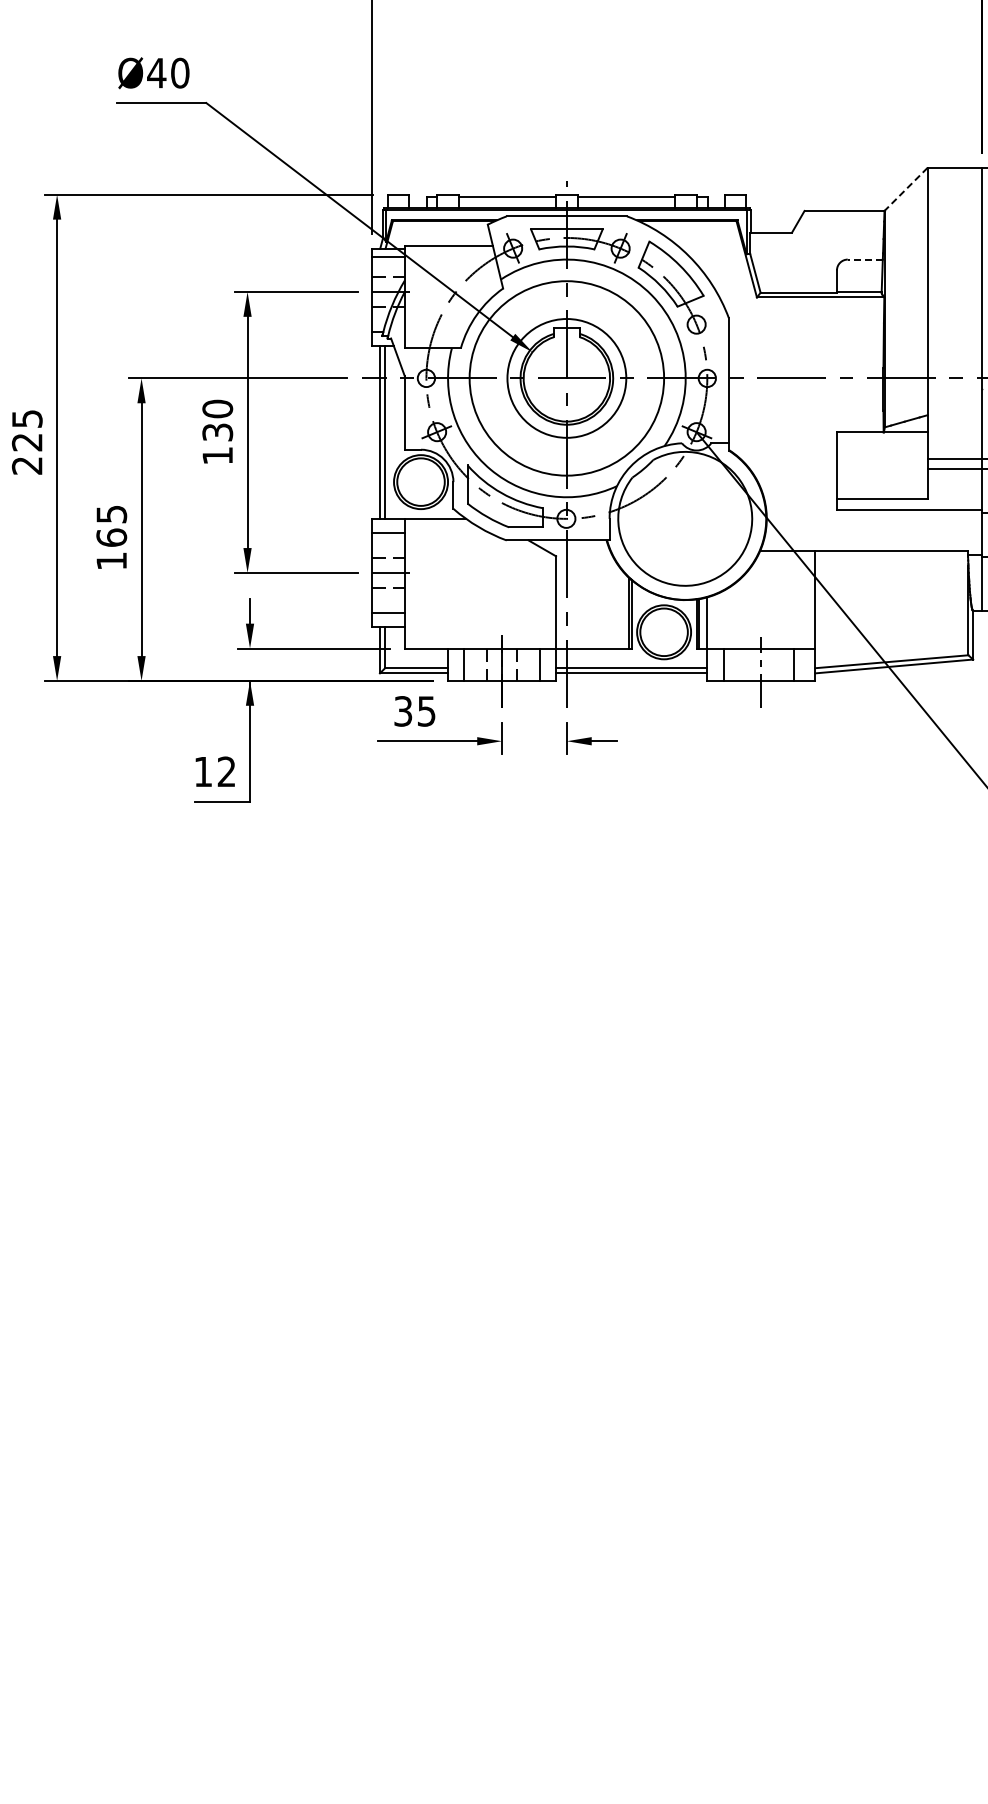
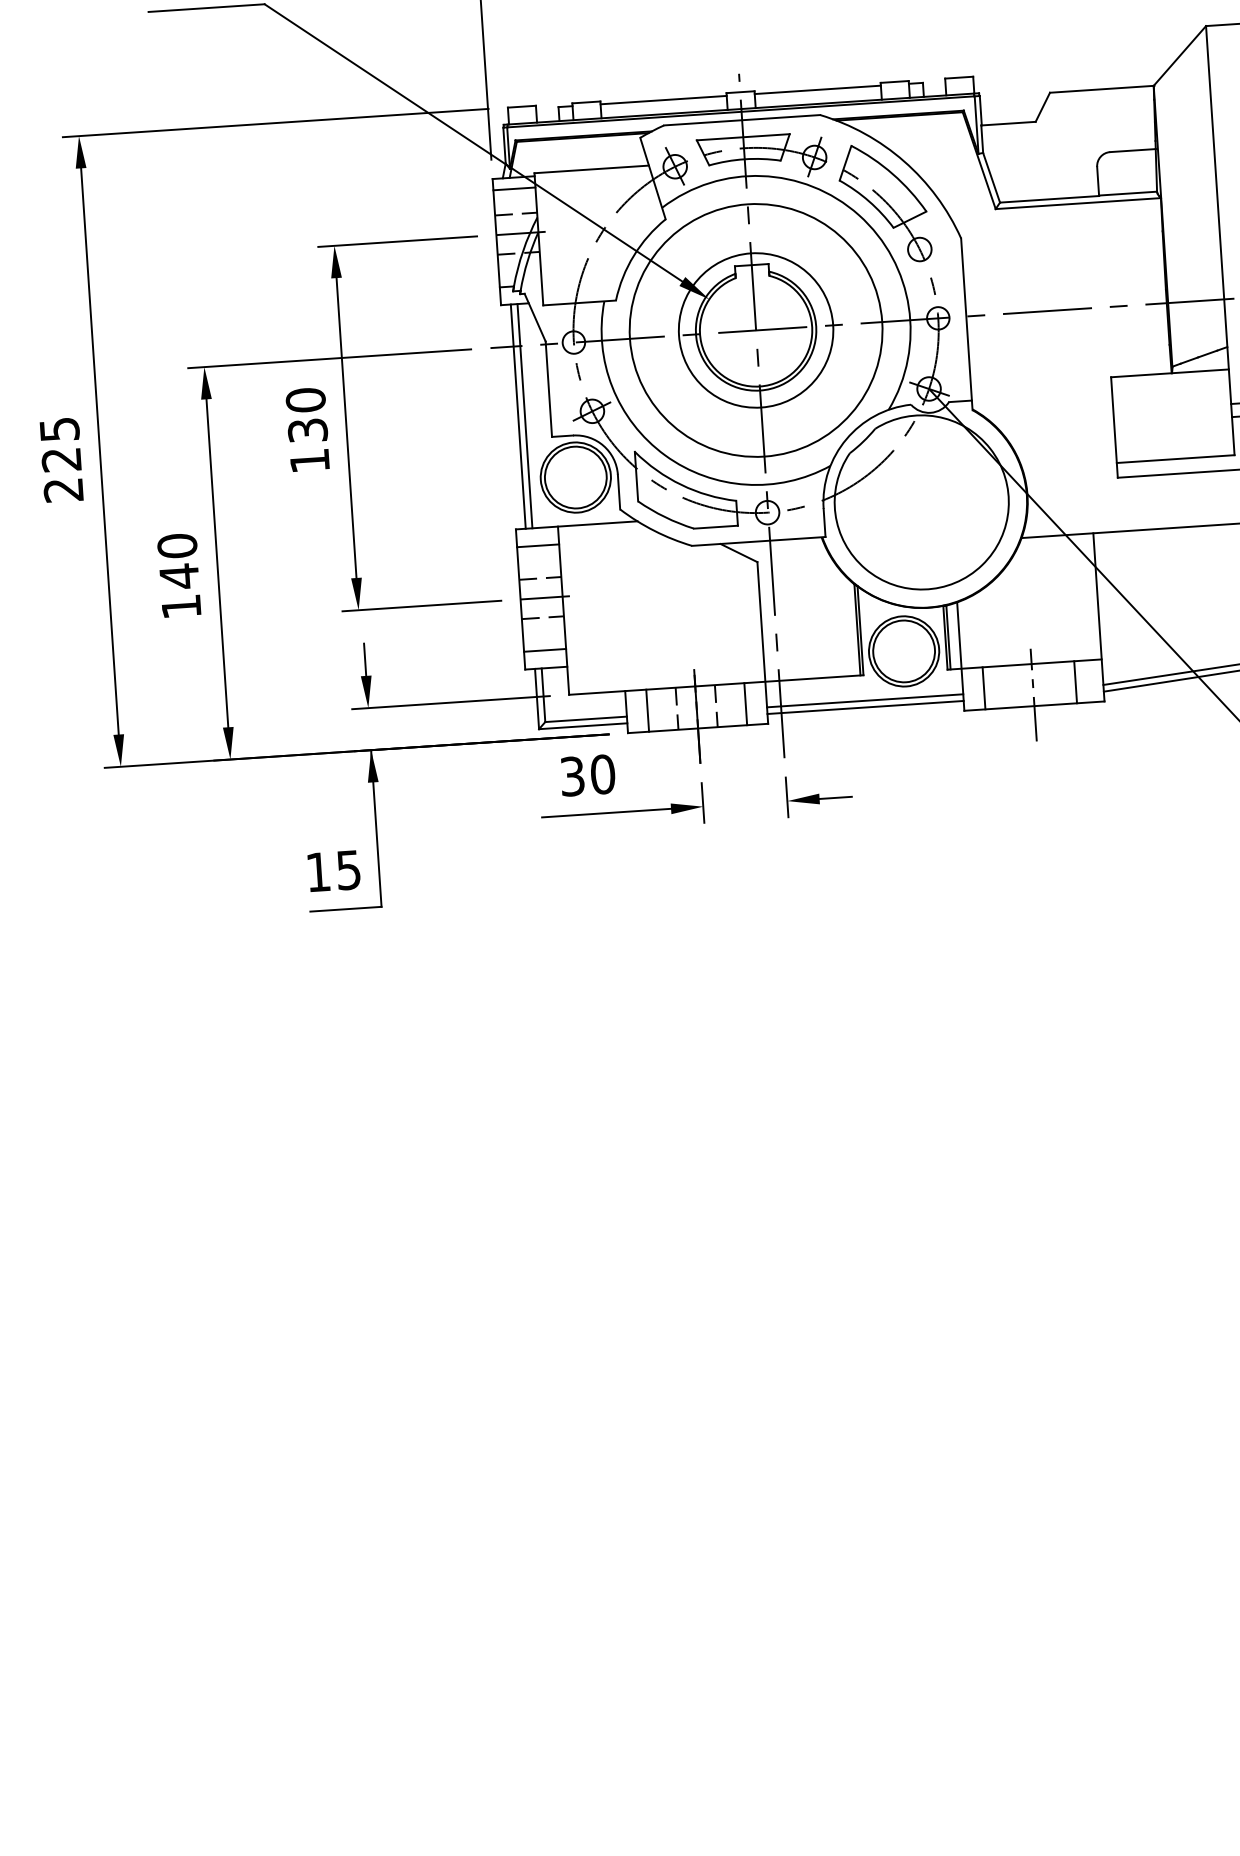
line: (906, 189) -> (1180, 56), dashed -> solid
line: (865, 259) -> (1133, 150), dashed -> solid
text: (111, 526) -> (178, 561), 165 -> 140
text: (426, 711) -> (602, 774), 35 -> 30
text: (226, 771) -> (348, 869), 12 -> 15

